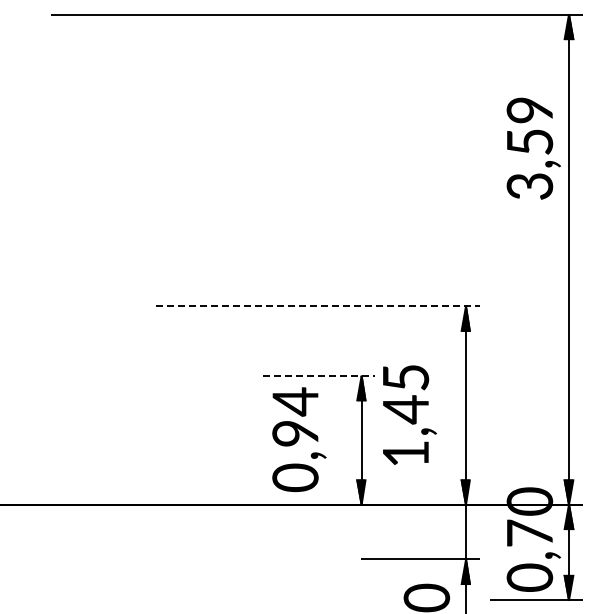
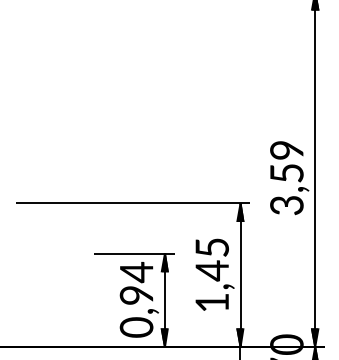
text: (533, 148) -> (289, 177), moved
line: (317, 306) -> (132, 203), dashed -> solid
line: (319, 375) -> (134, 253), dashed -> solid
text: (409, 414) -> (214, 274), moved
text: (299, 439) -> (139, 299), moved

